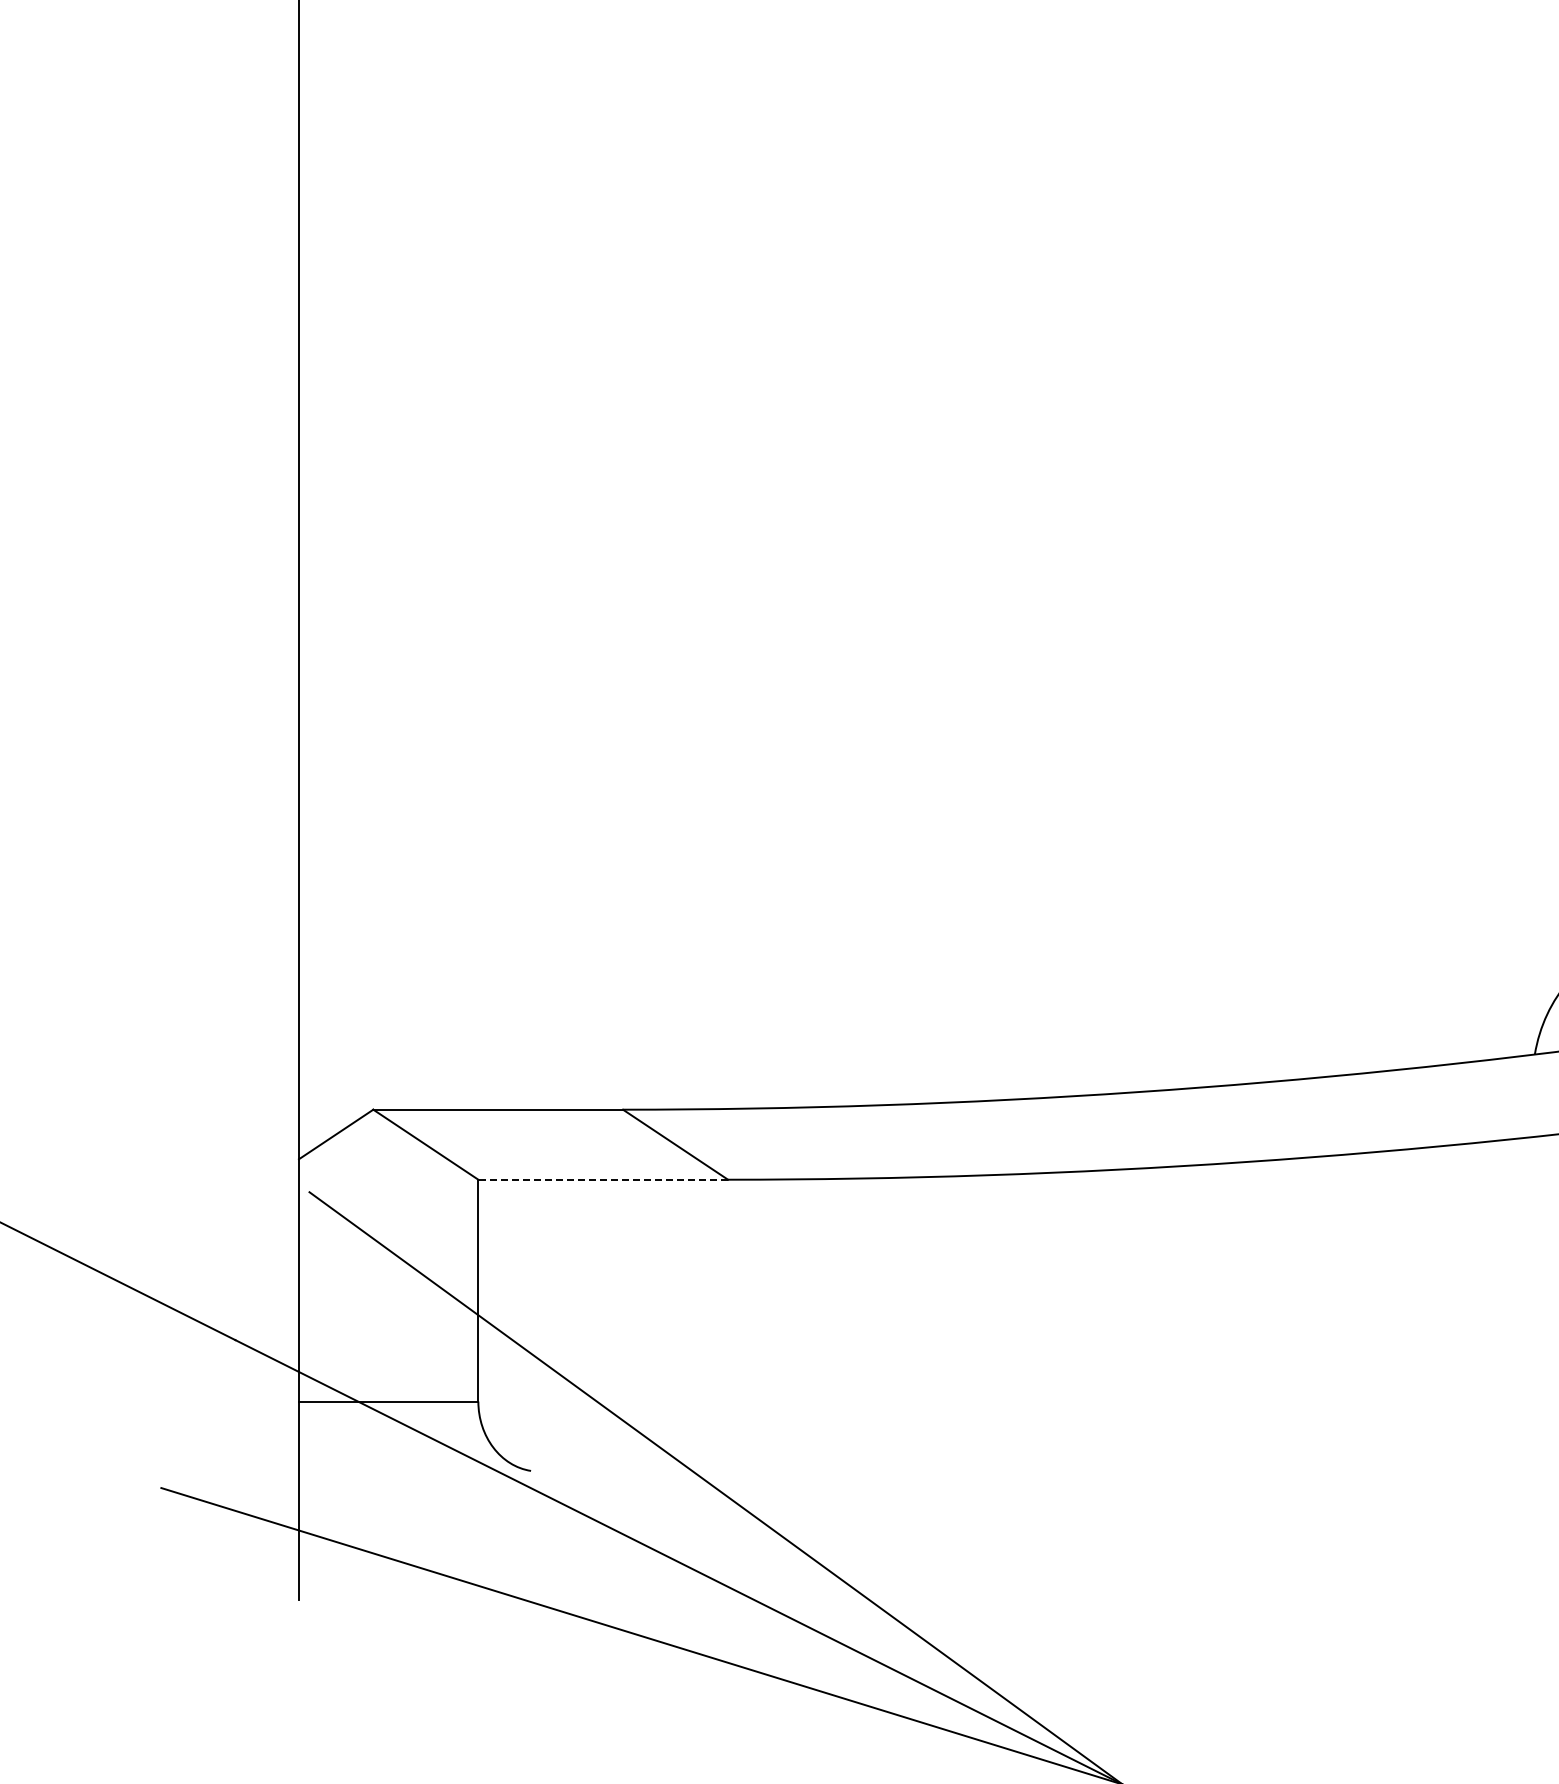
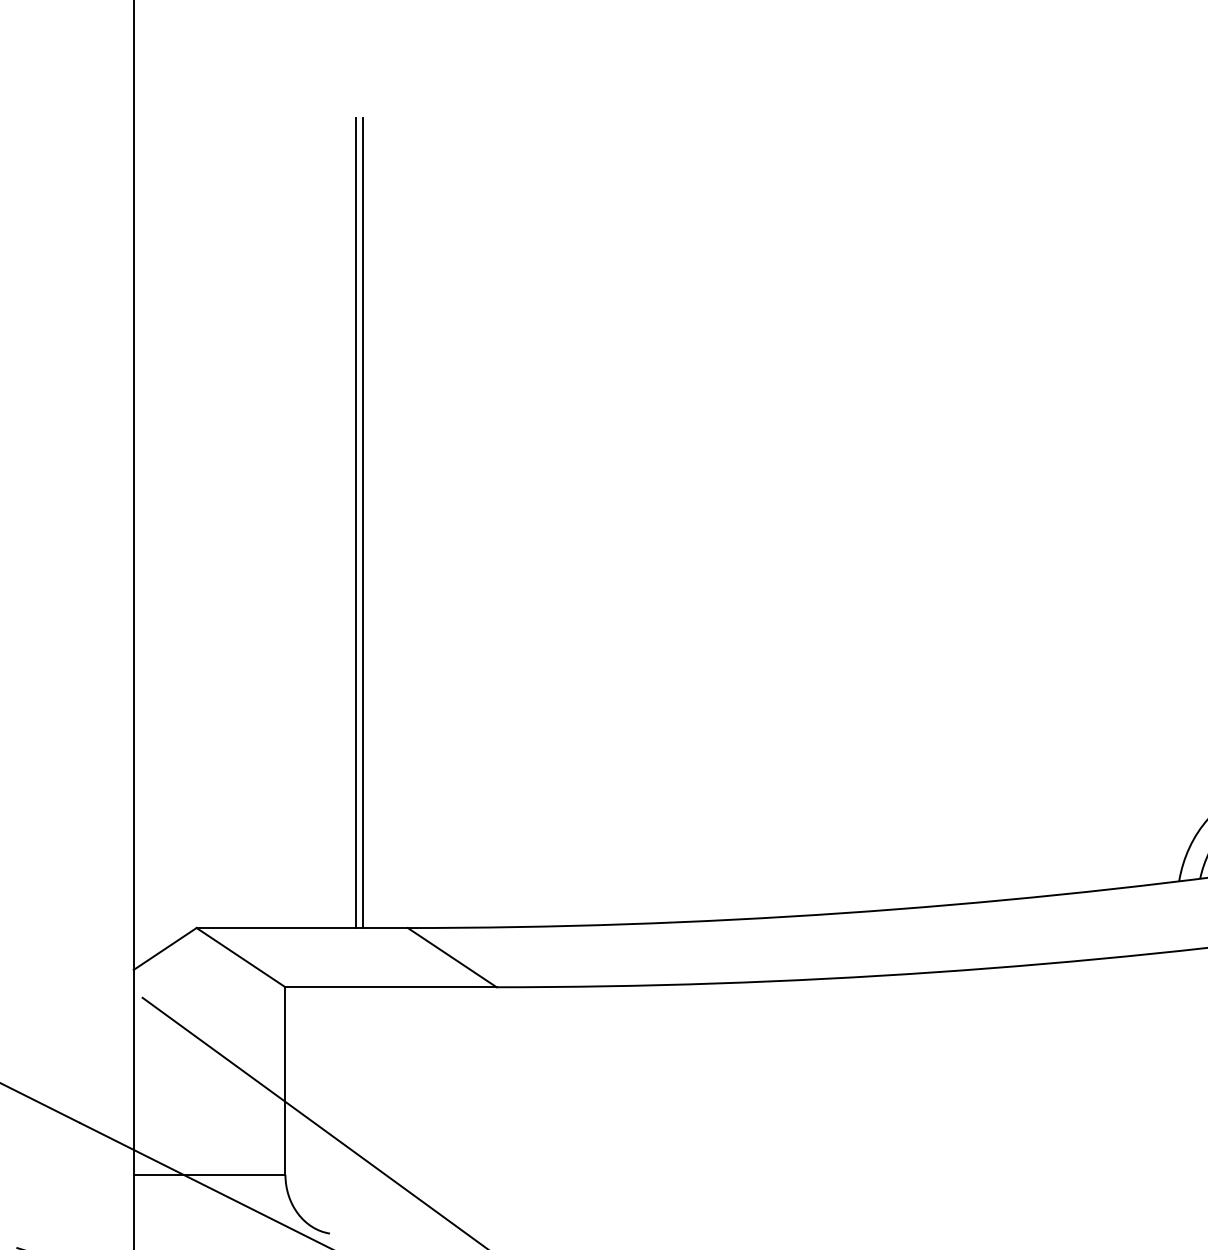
line: (561, 630) -> (355, 522), added
line: (570, 630) -> (363, 522), added
line: (603, 1179) -> (391, 987), dashed -> solid

